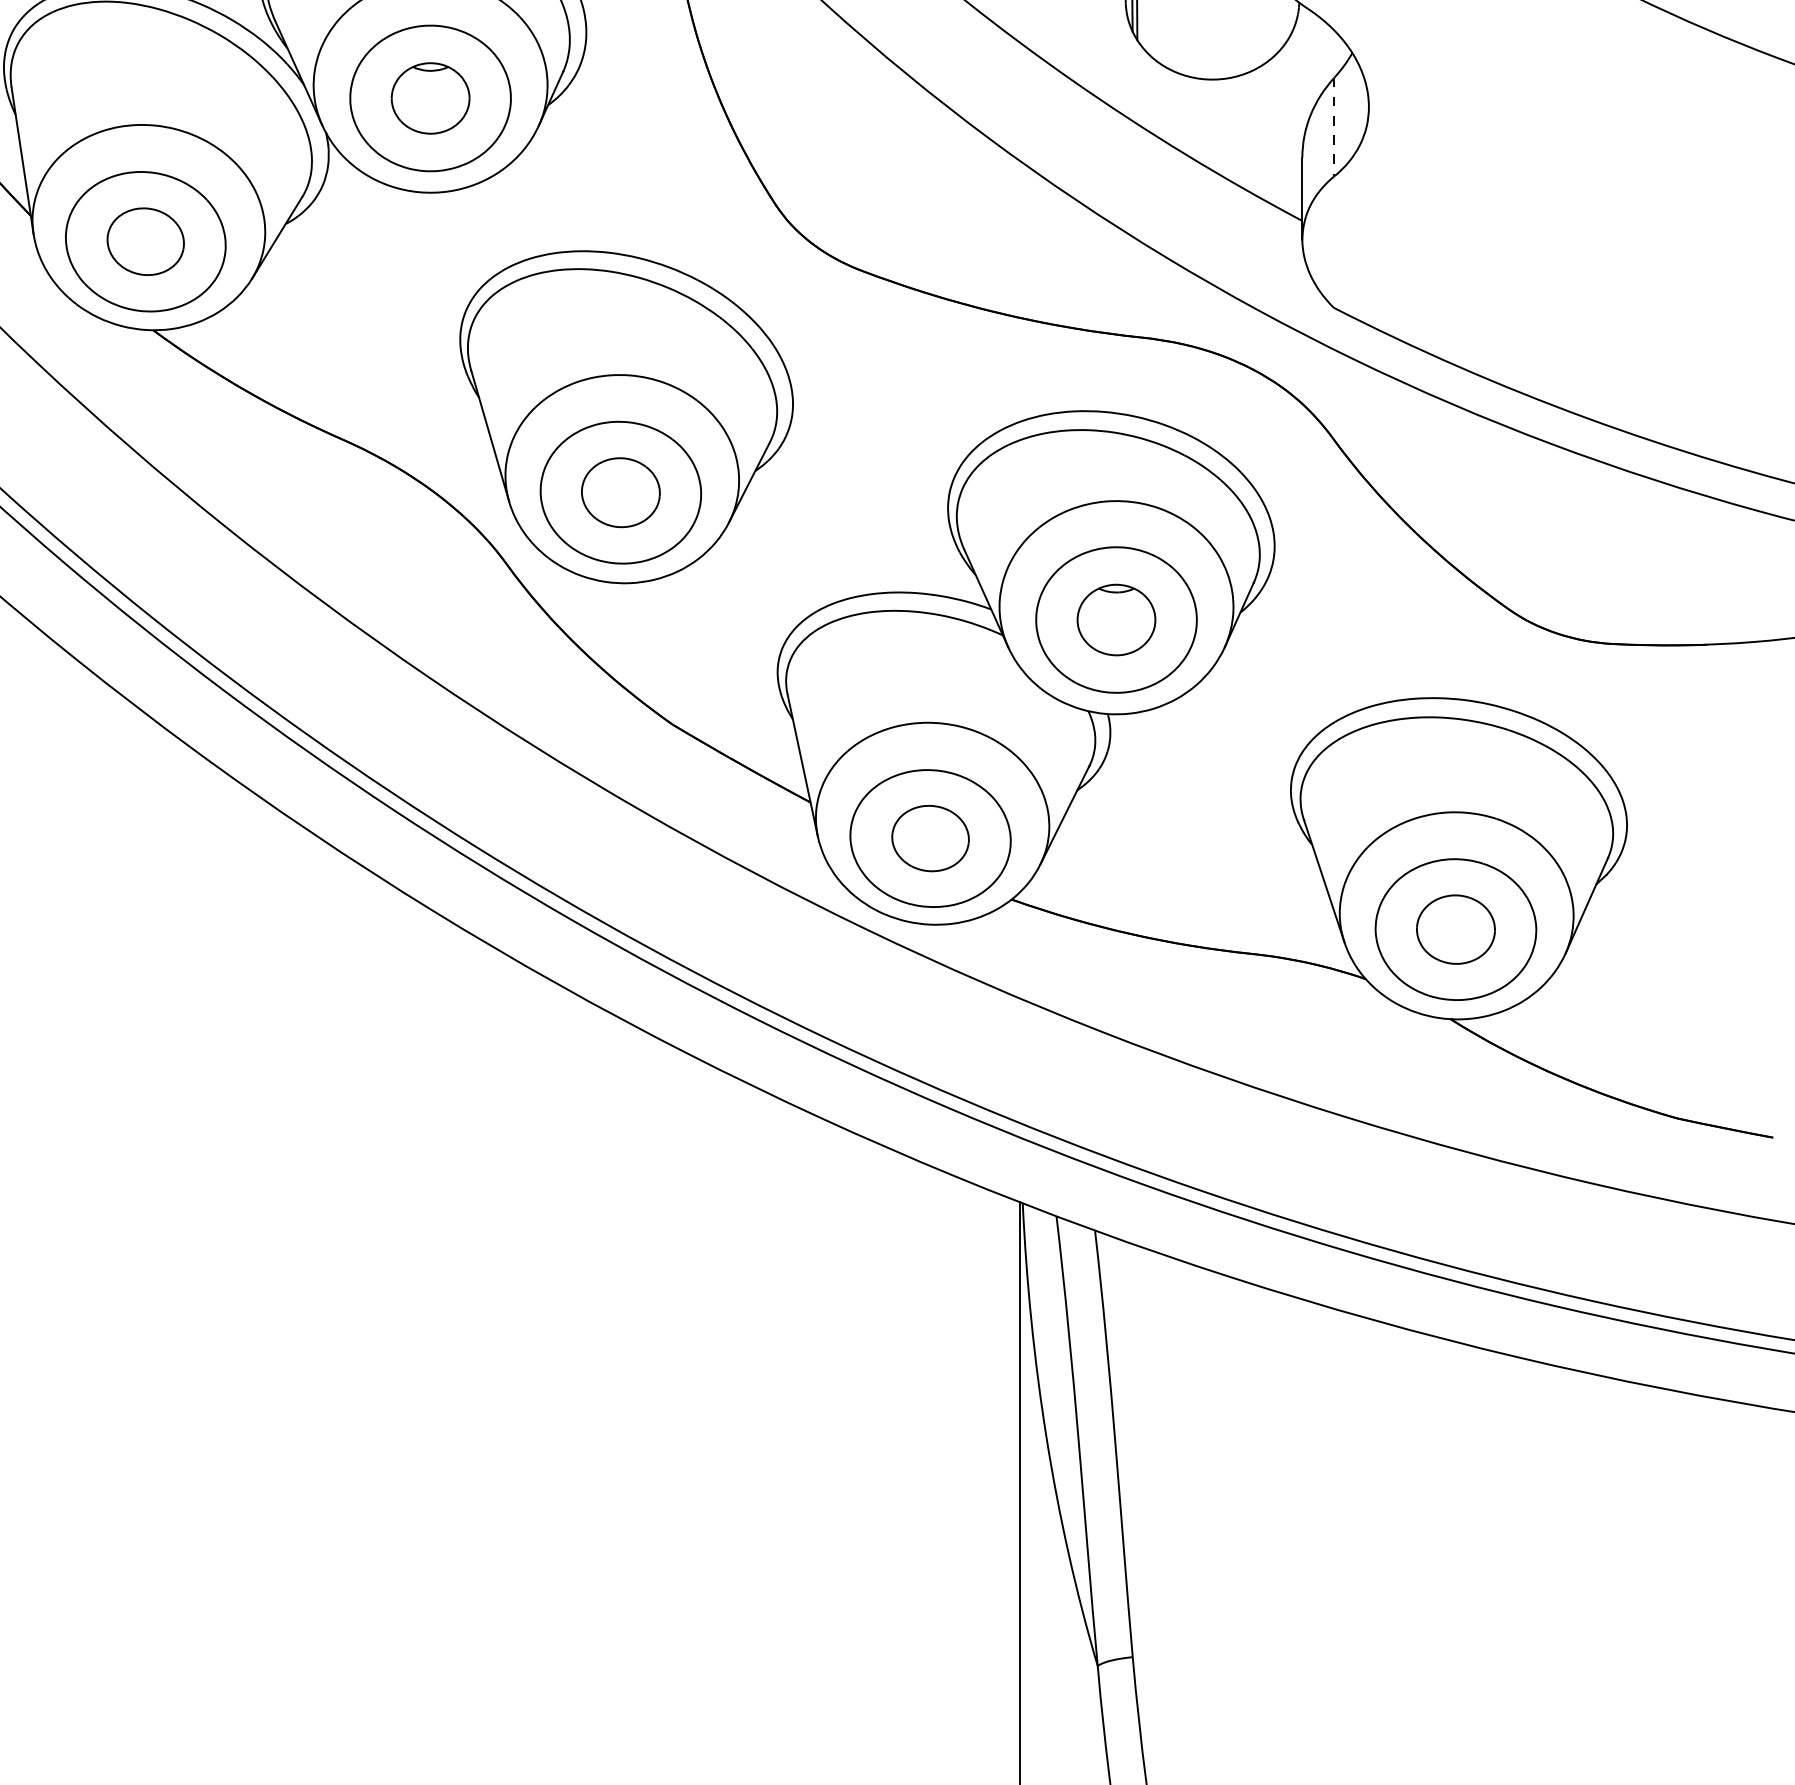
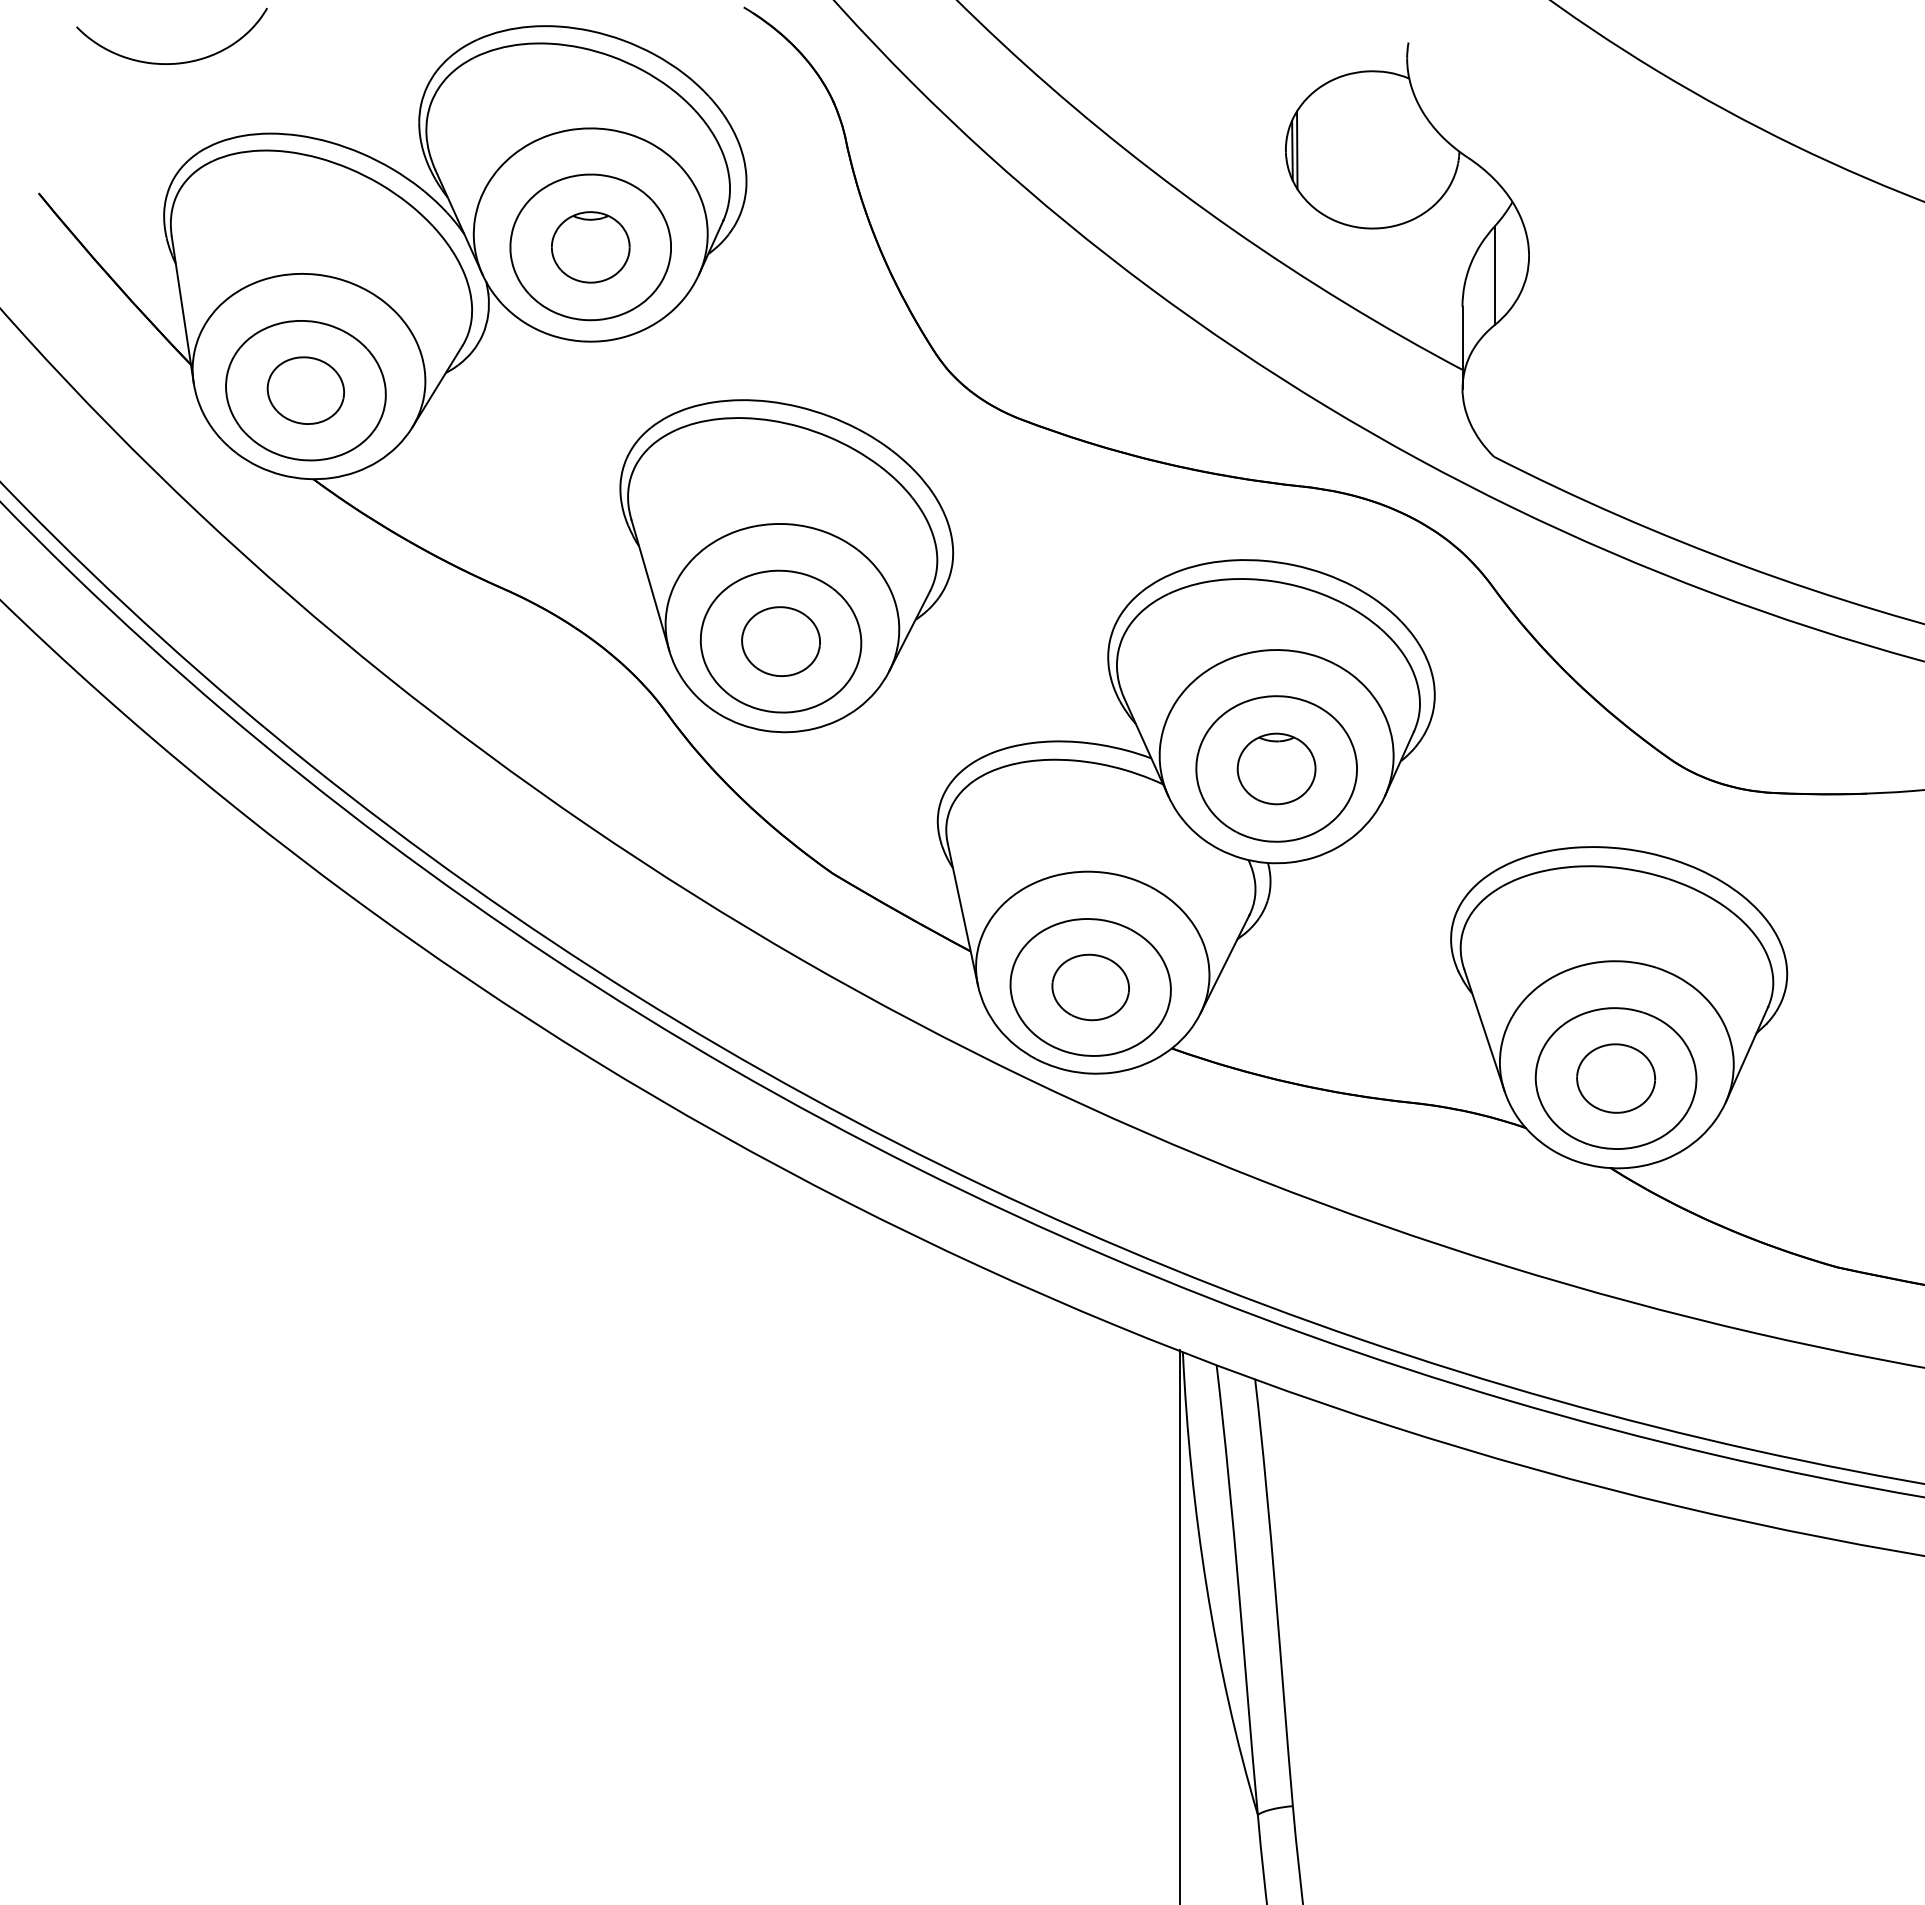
line: (1334, 127) -> (1494, 276), dashed -> solid

